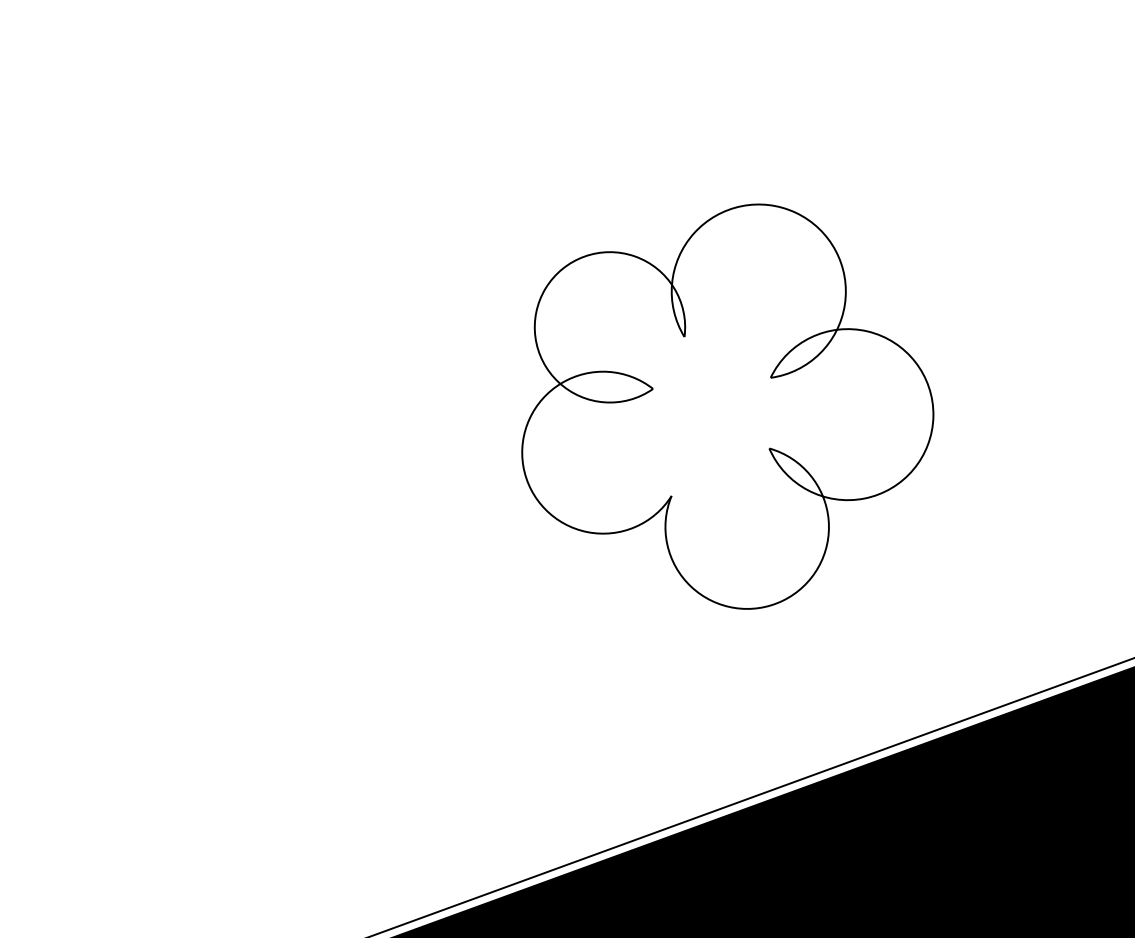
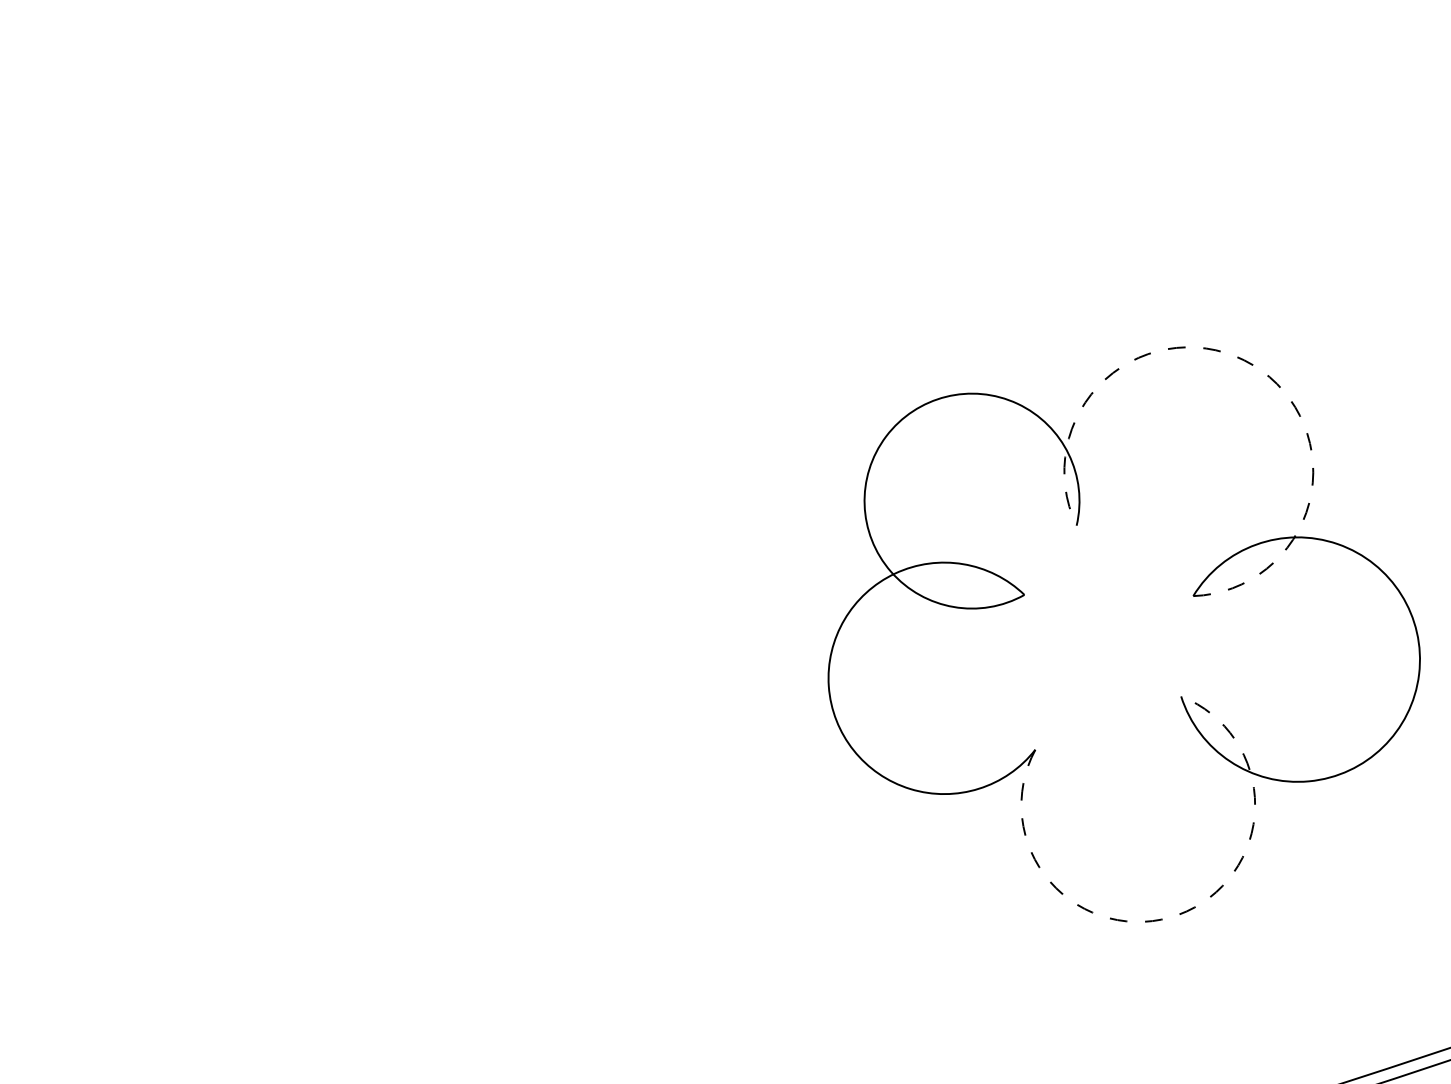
arc: (796, 212) -> (1253, 364), solid -> dashed
arc: (782, 600) -> (1177, 914), solid -> dashed

